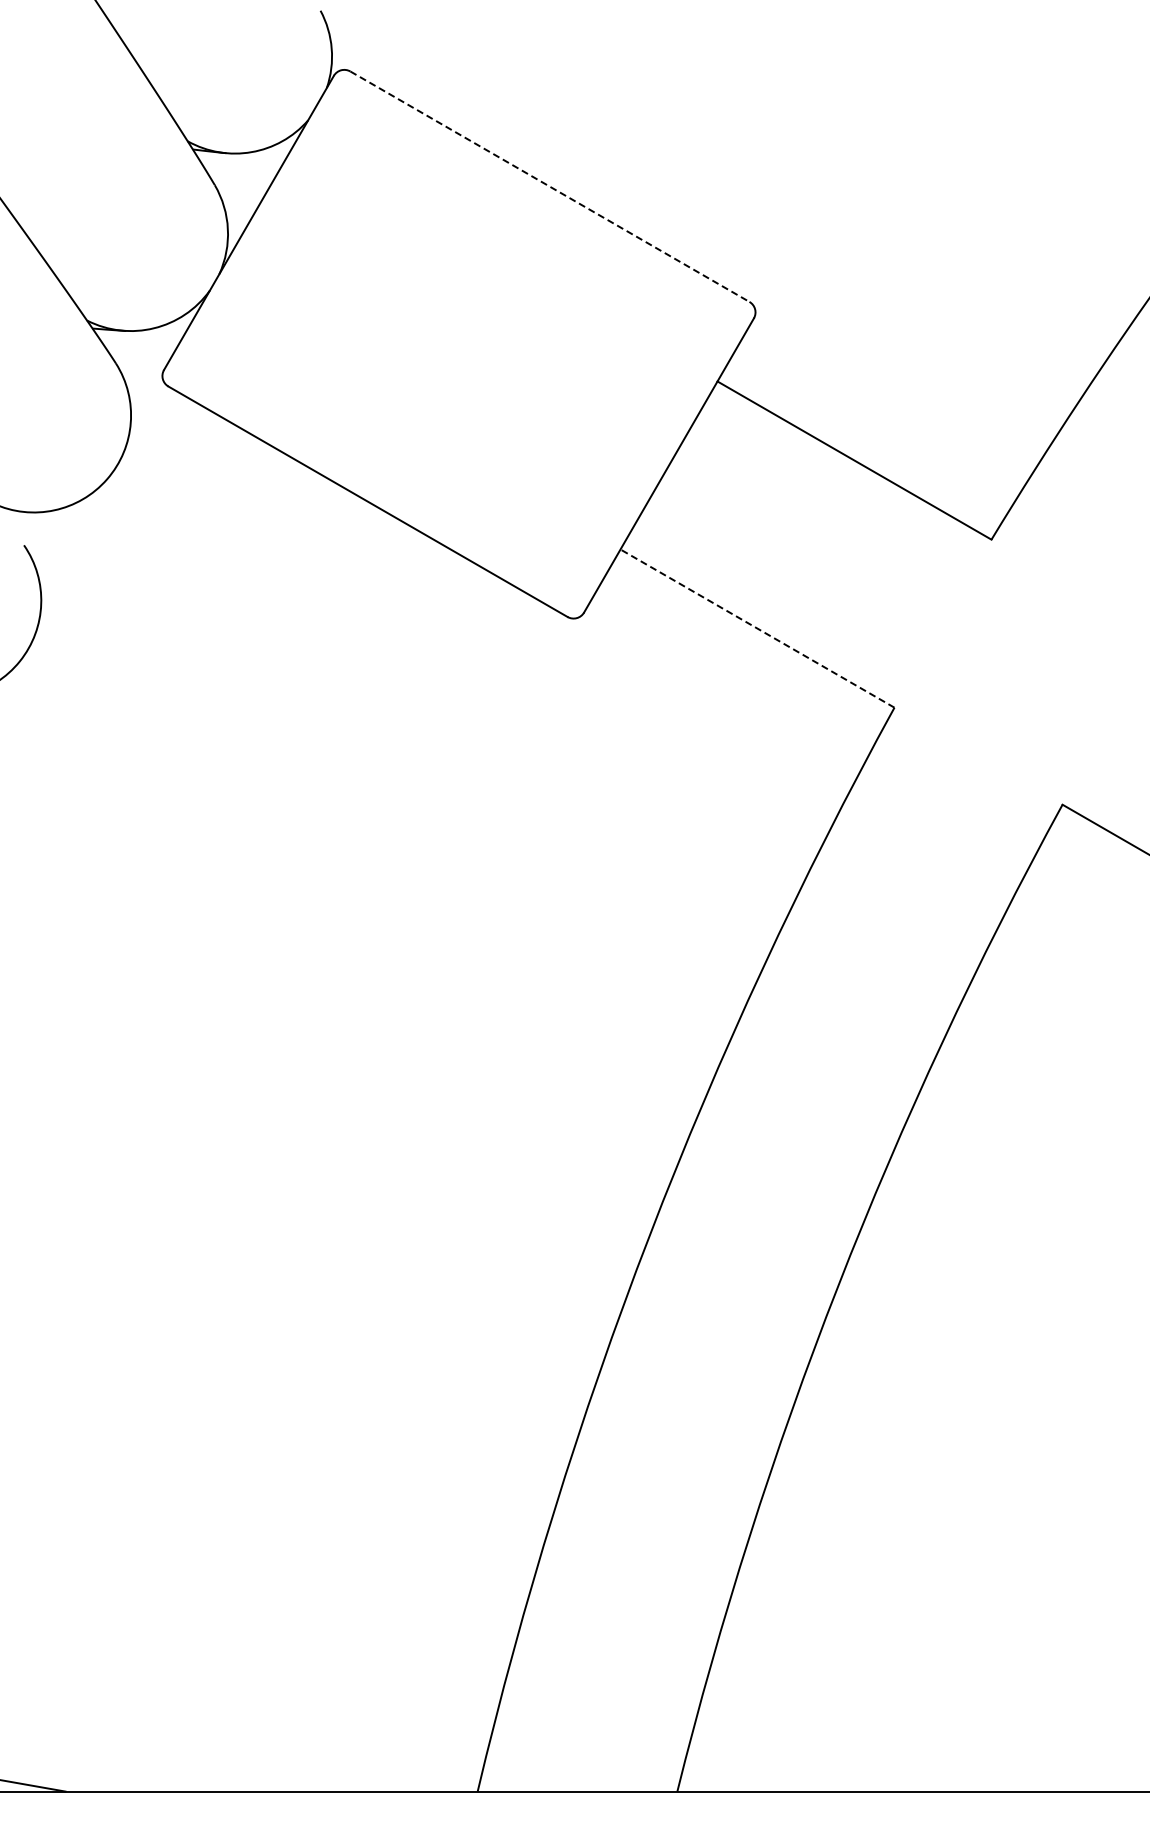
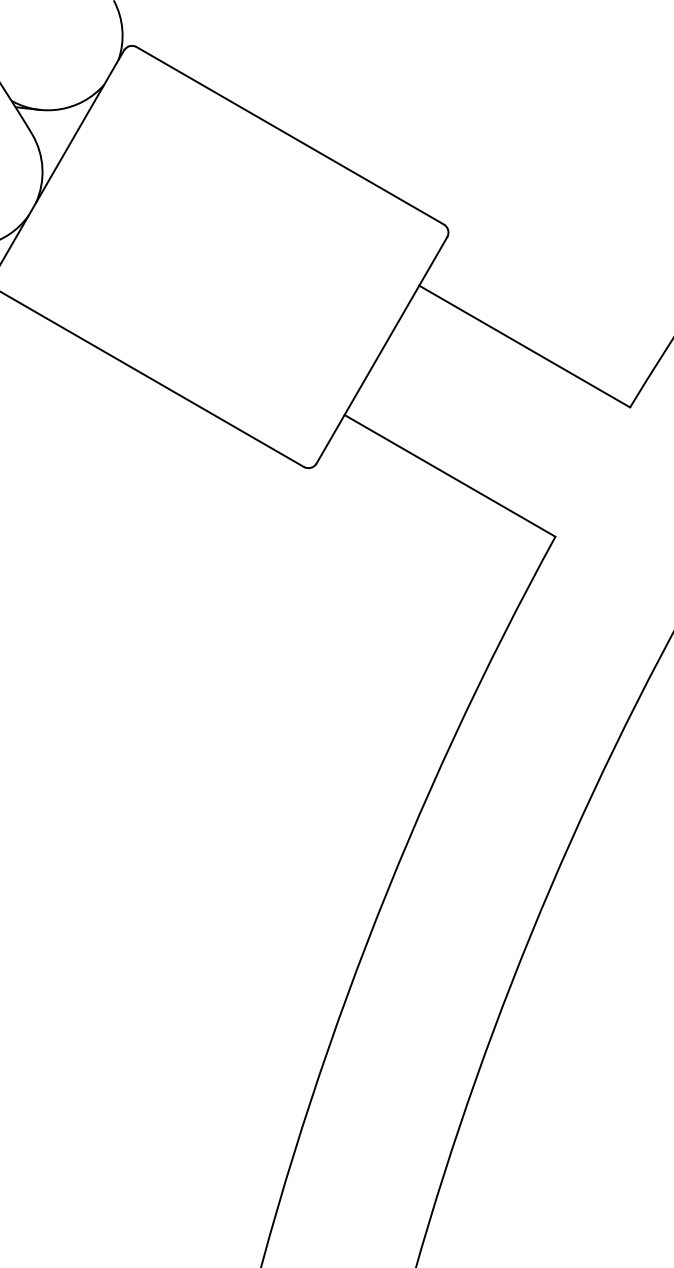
line: (550, 186) -> (290, 135), dashed -> solid
line: (757, 628) -> (450, 475), dashed -> solid

